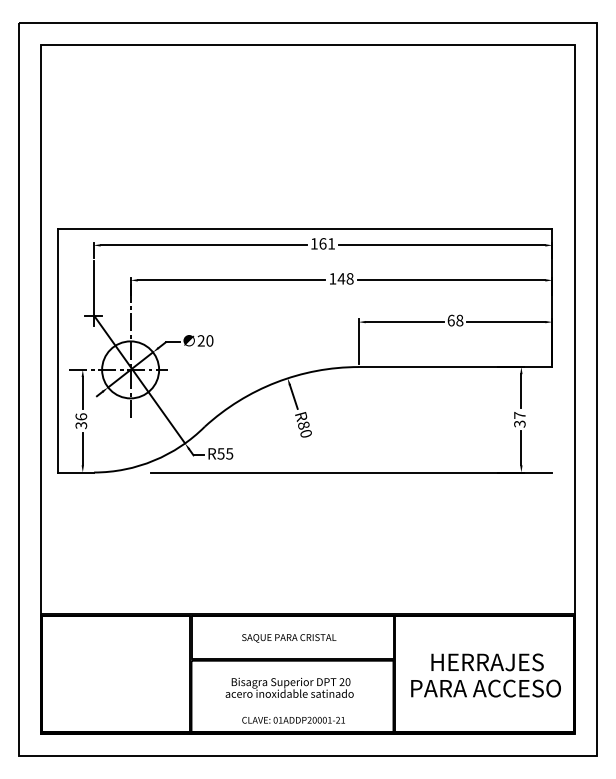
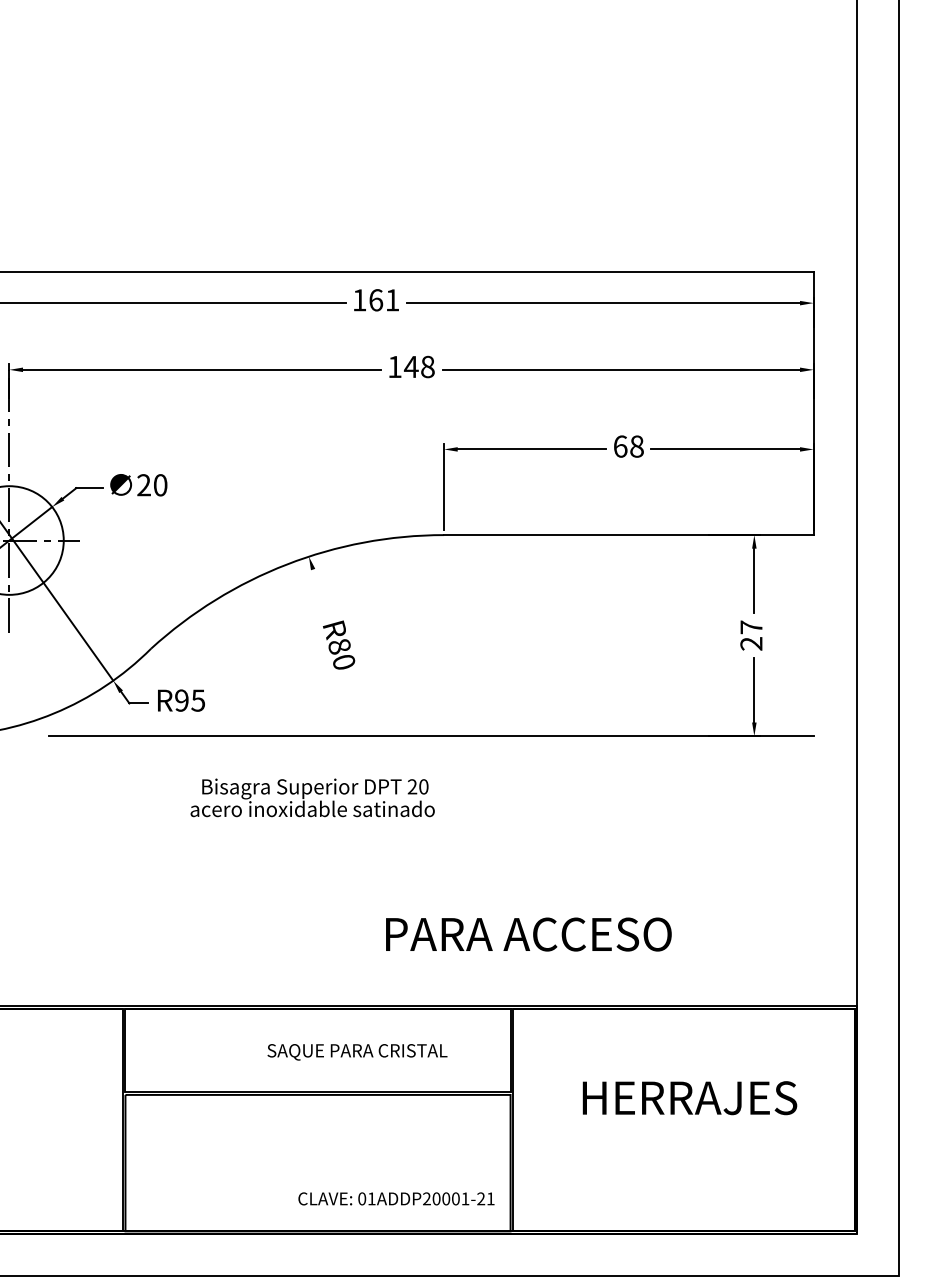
line: (293, 396) -> (319, 591), removed
text: (519, 423) -> (750, 642), 37 -> 27
text: (220, 453) -> (180, 699), R55 -> R95
text: (289, 638) -> (358, 1052), moved
text: (289, 687) -> (312, 797), moved
text: (485, 688) -> (527, 934), moved
text: (293, 719) -> (396, 1197), moved

